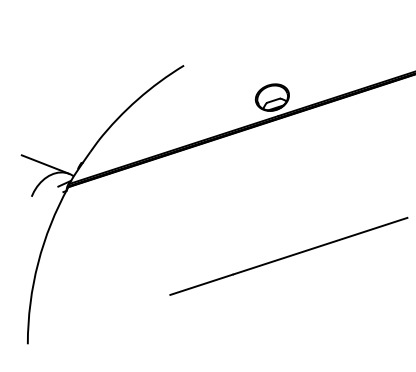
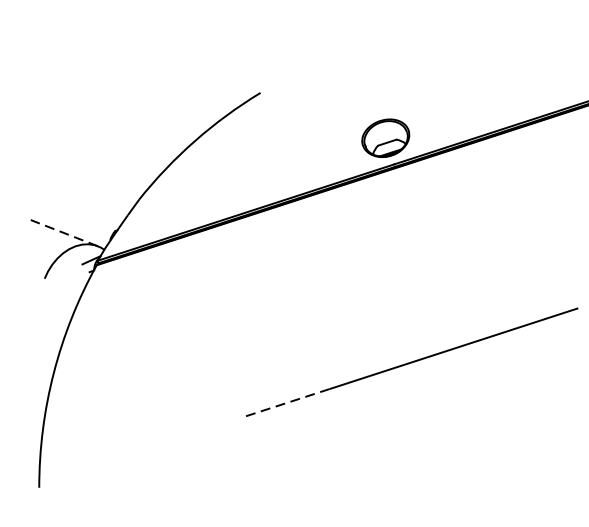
line: (45, 164) -> (64, 233), solid -> dashed
line: (201, 284) -> (285, 403), solid -> dashed

